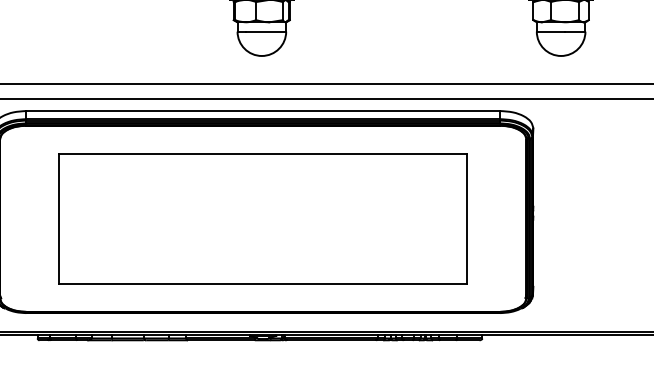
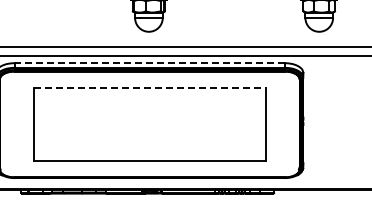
line: (262, 111) -> (149, 63), solid -> dashed
line: (264, 153) -> (150, 87), solid -> dashed

